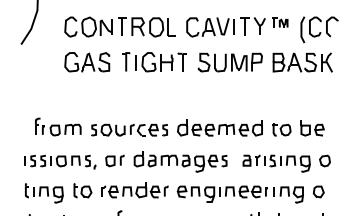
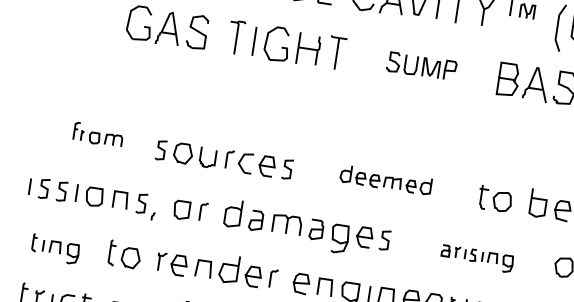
part: (229, 62) -> (420, 66), size x0.6
part: (58, 126) -> (98, 134), size x0.6
part: (219, 127) -> (385, 179), size x0.6
part: (276, 163) -> (477, 258), size x0.6
part: (44, 193) -> (55, 249), size x0.7

